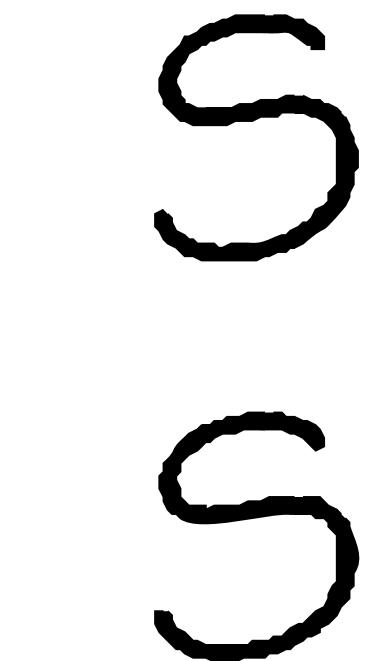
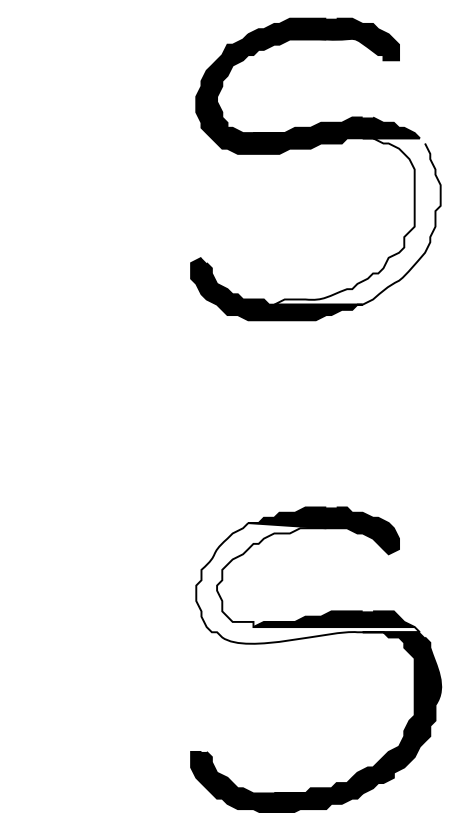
fill: (289, 179) -> (356, 220), removed
fill: (250, 474) -> (308, 583), removed

